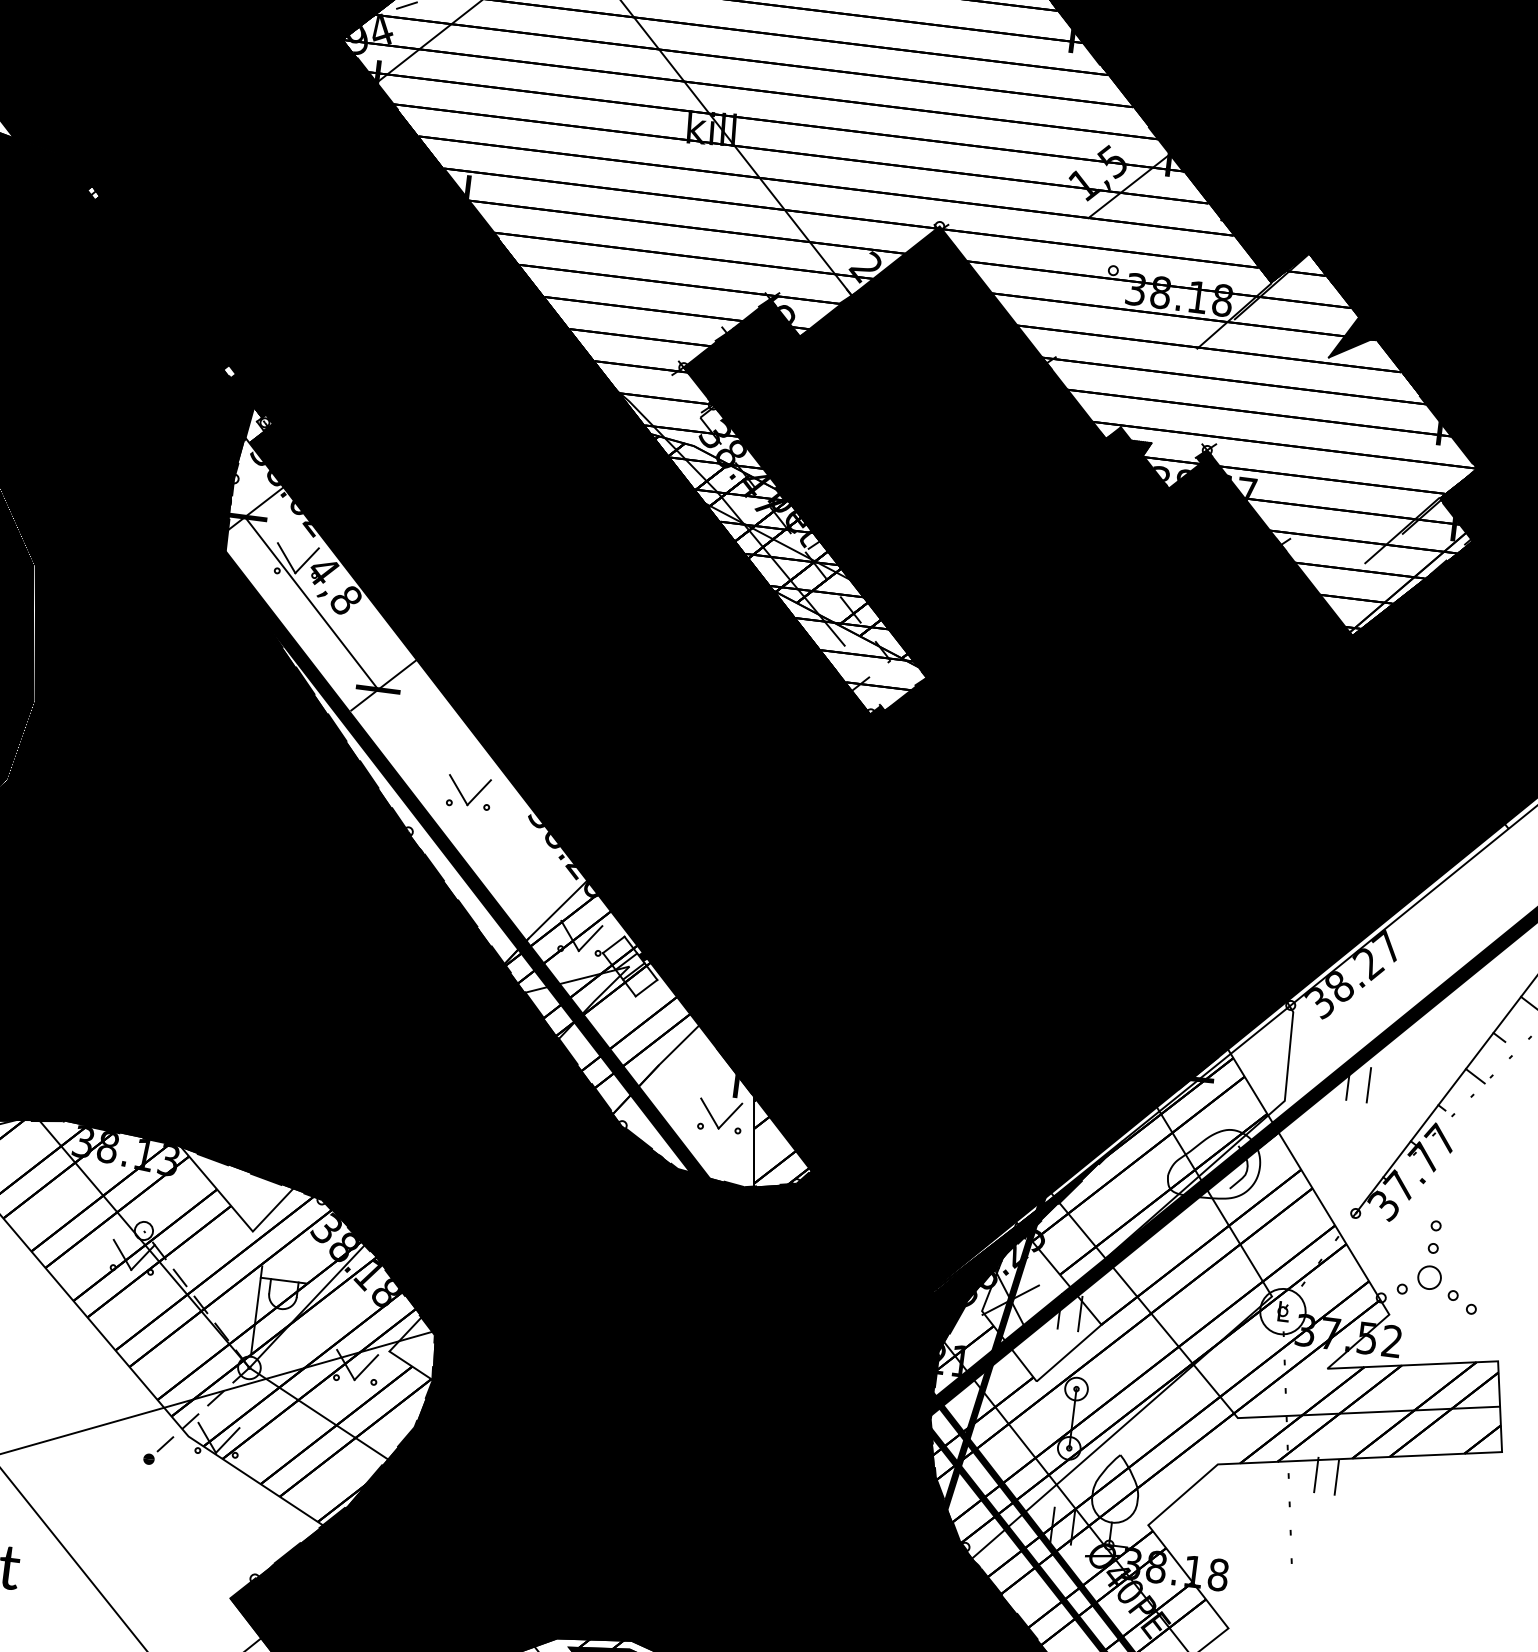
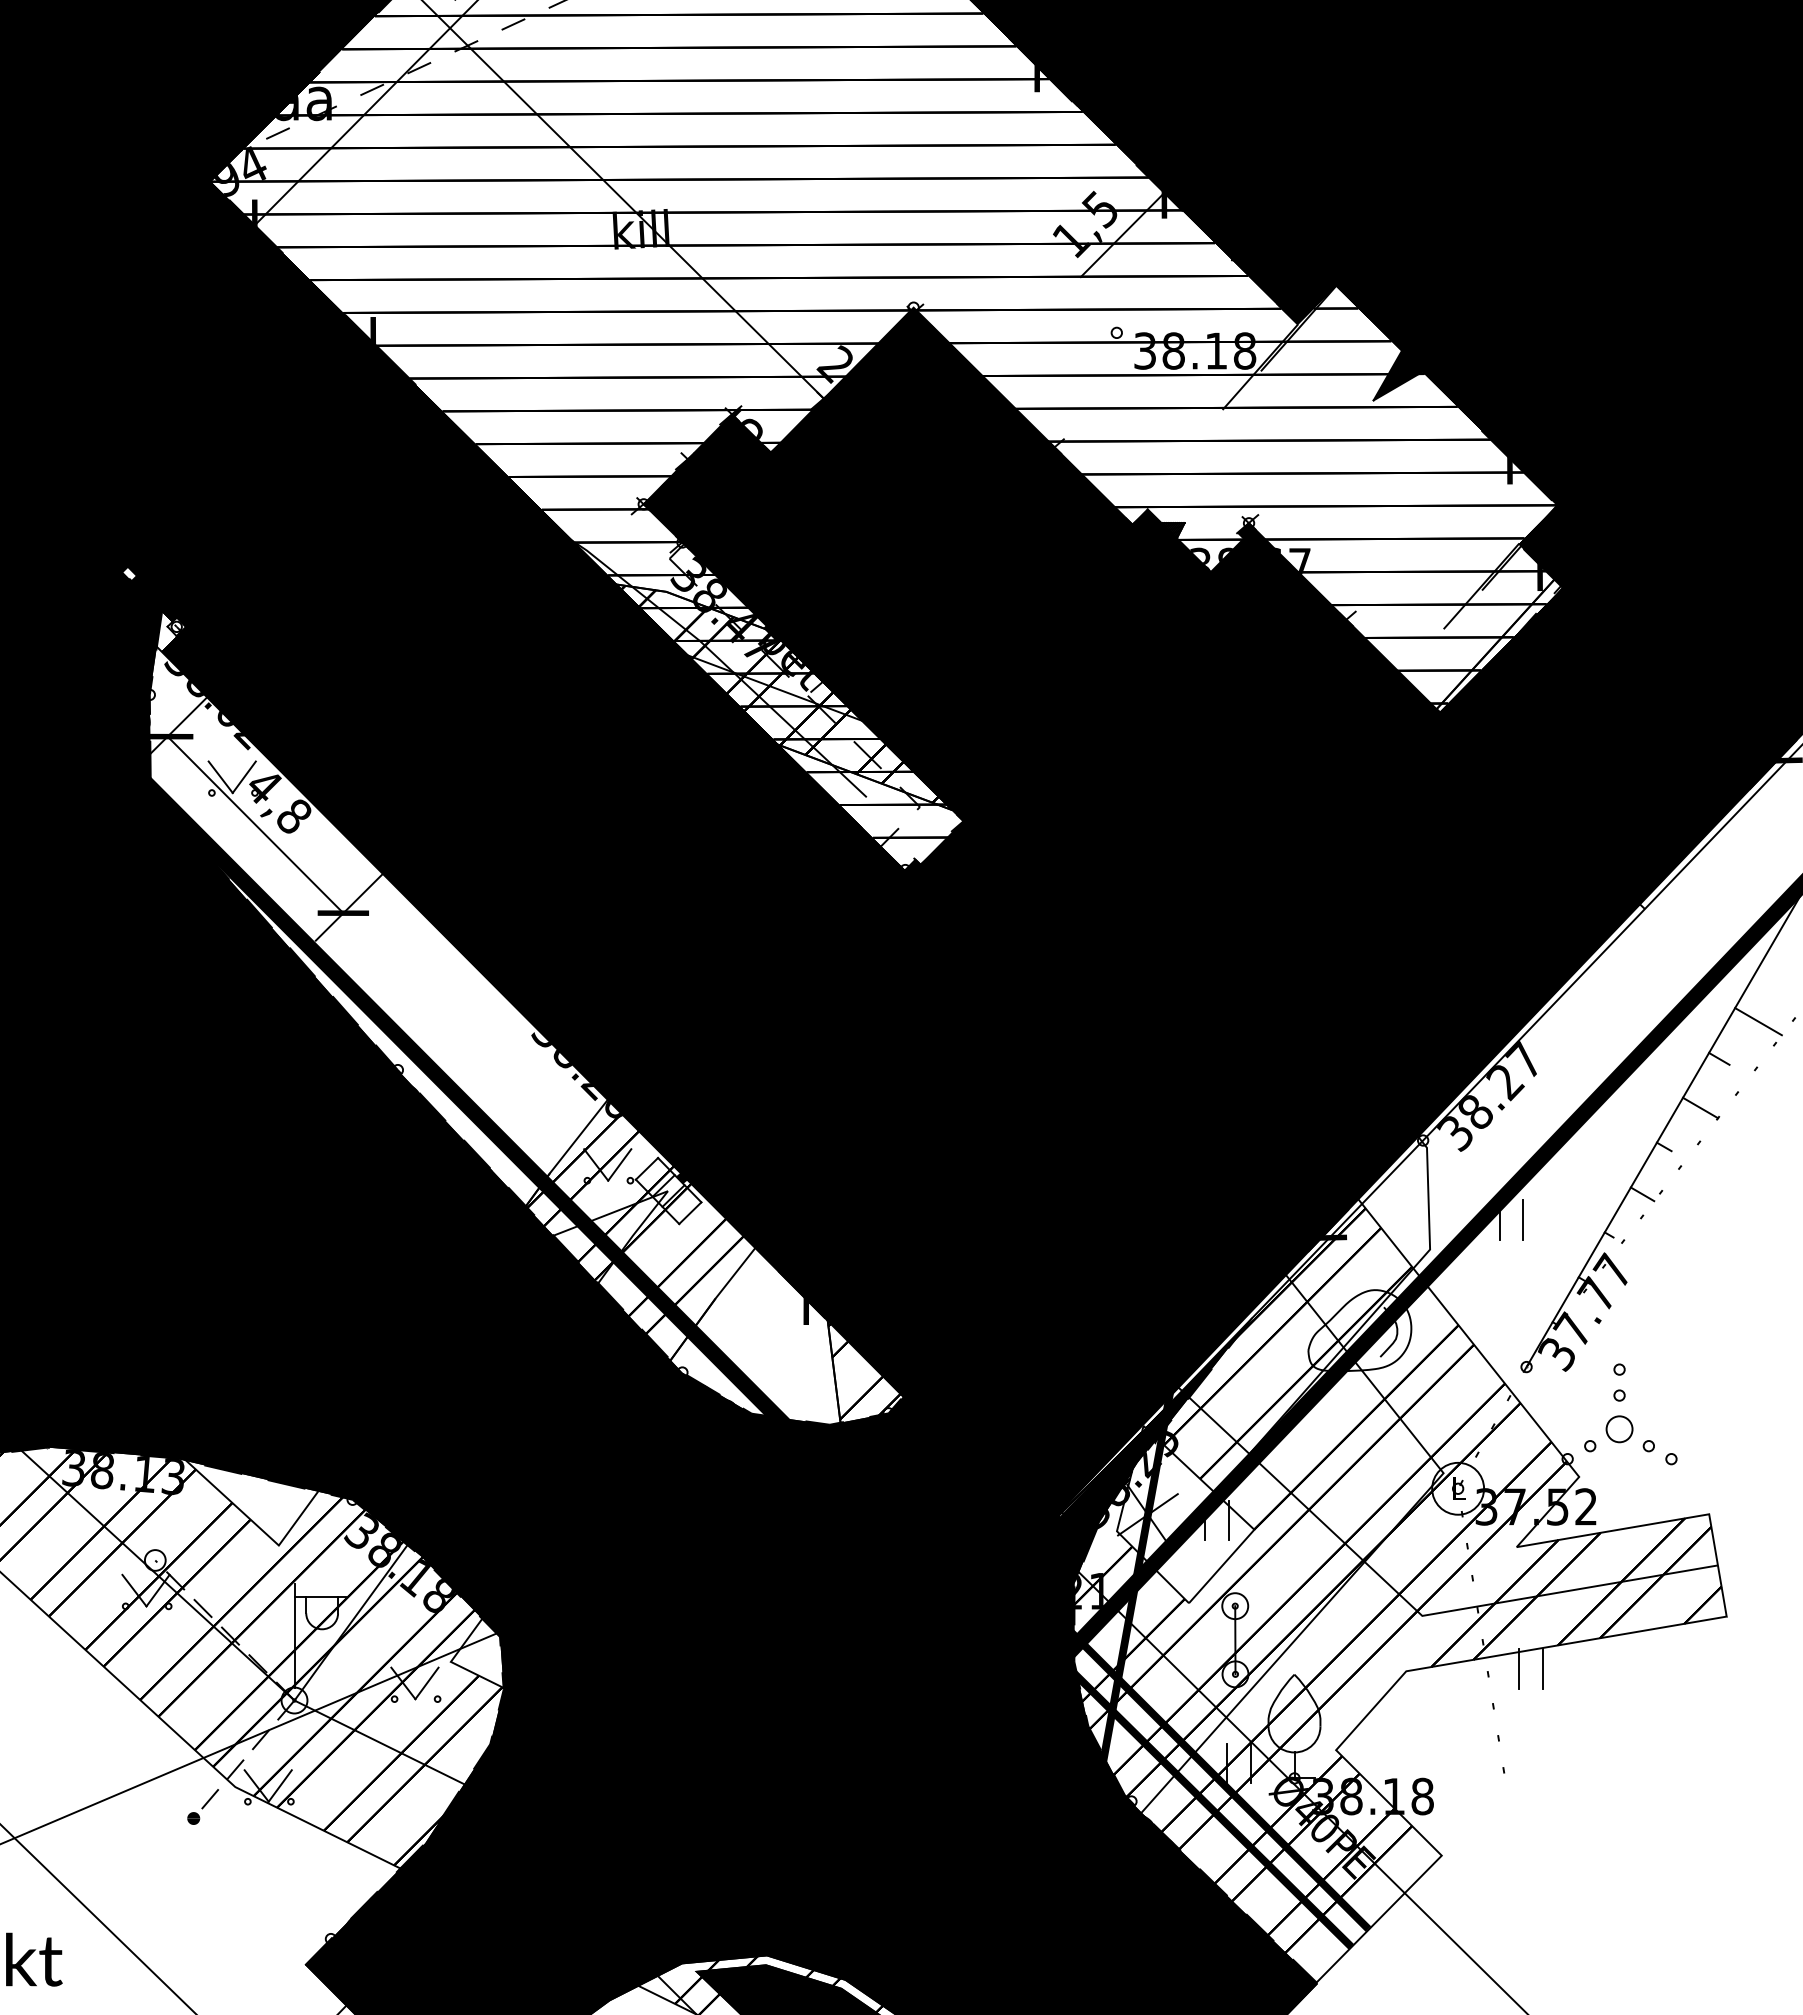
part: (462, 794) -> (453, 1019), removed
part: (725, 1120) -> (798, 1351), removed

